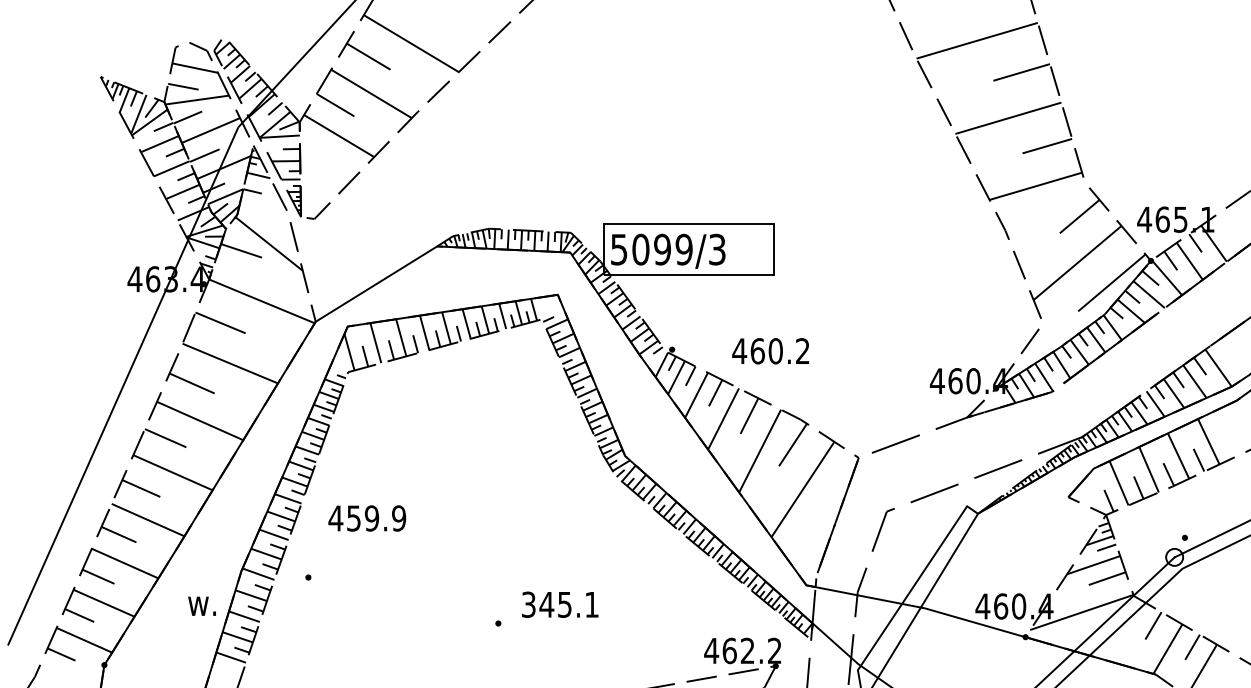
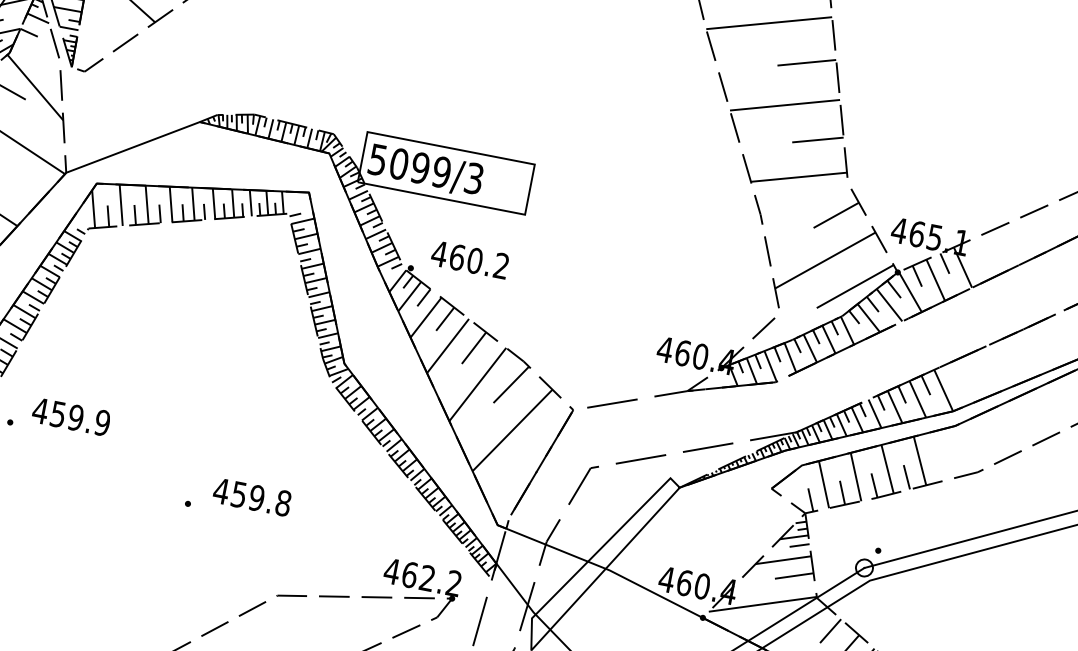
text: (770, 351) -> (469, 260), moved
text: (367, 518) -> (71, 417), moved
text: (560, 604) -> (252, 497), 345.1 -> 459.8

